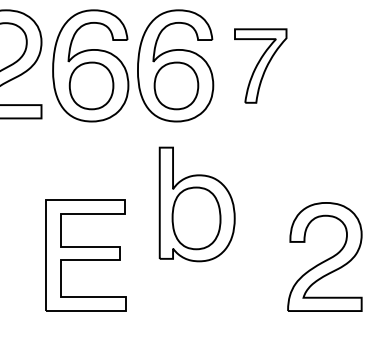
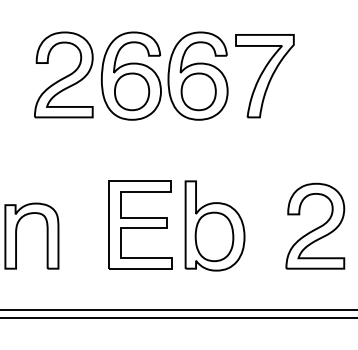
part: (260, 66) -> (264, 76), size x1.43
part: (196, 203) -> (214, 225), moved
part: (85, 254) -> (140, 224), moved

